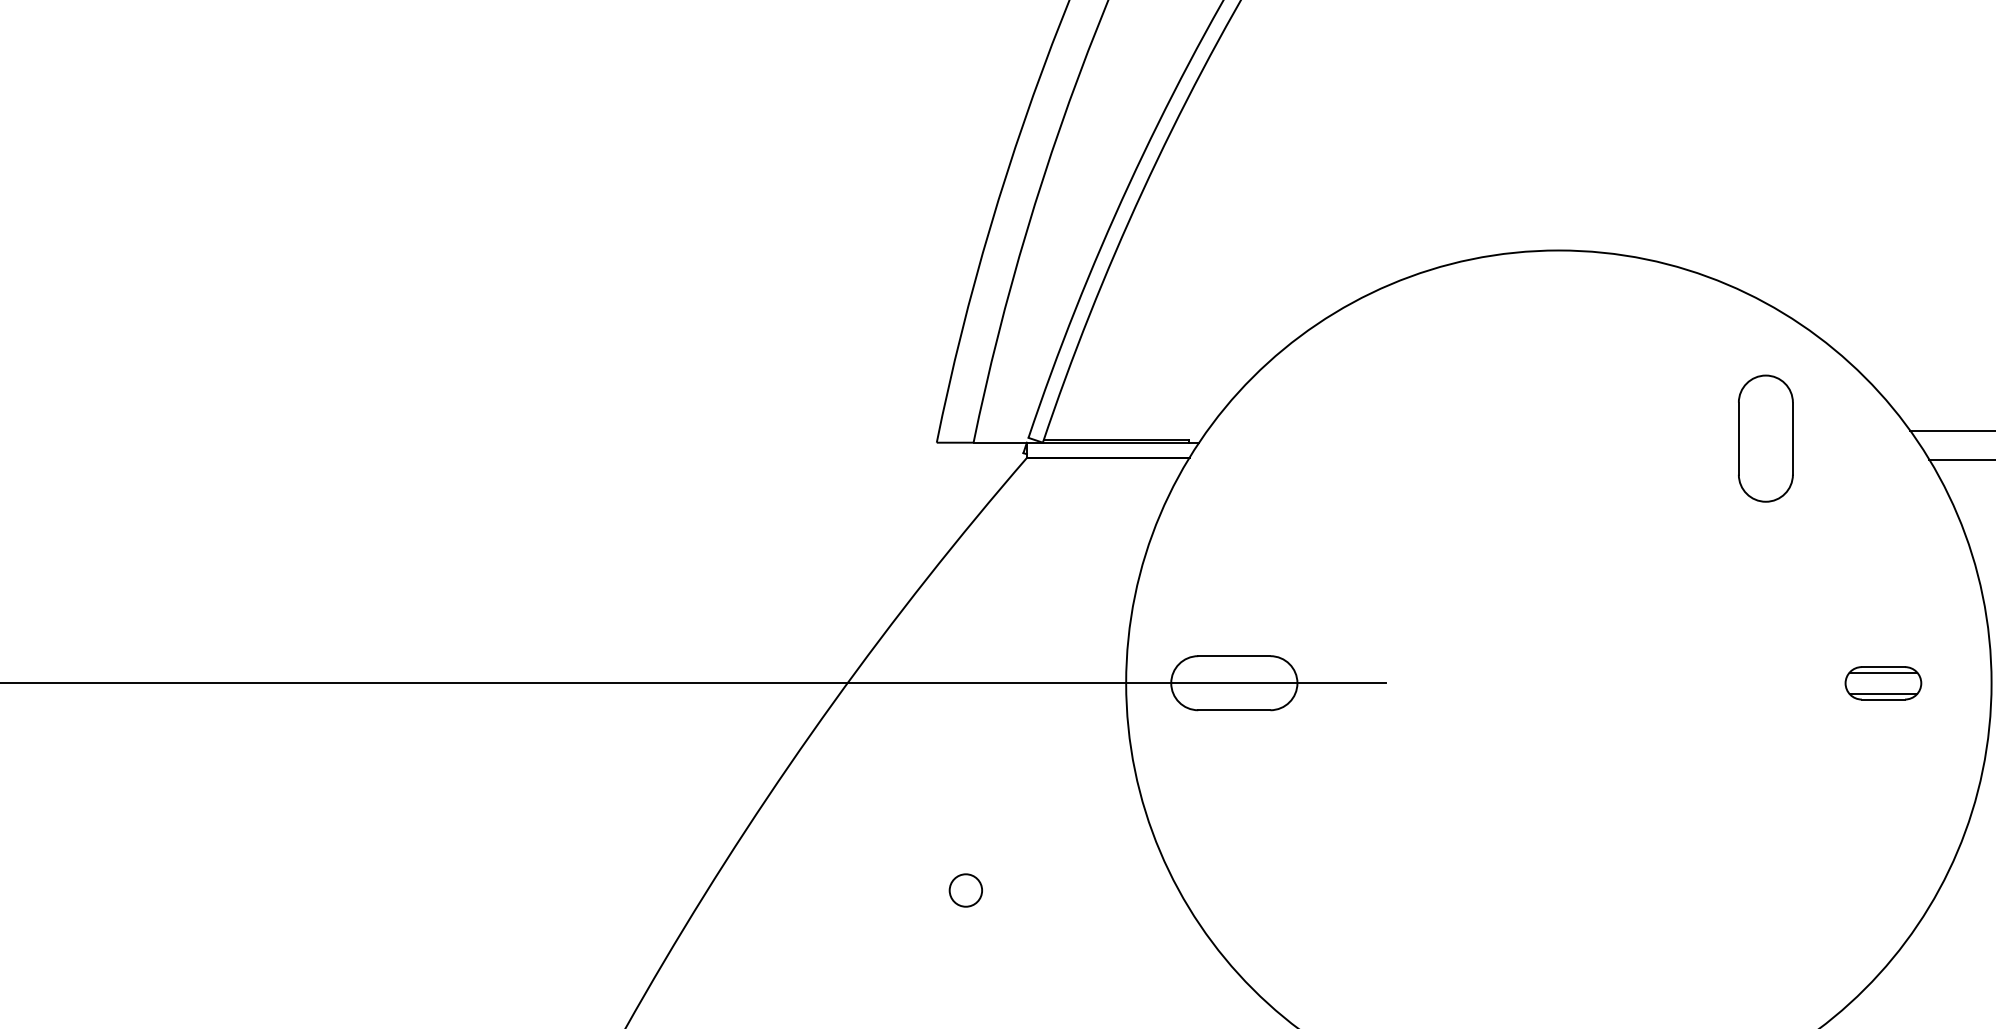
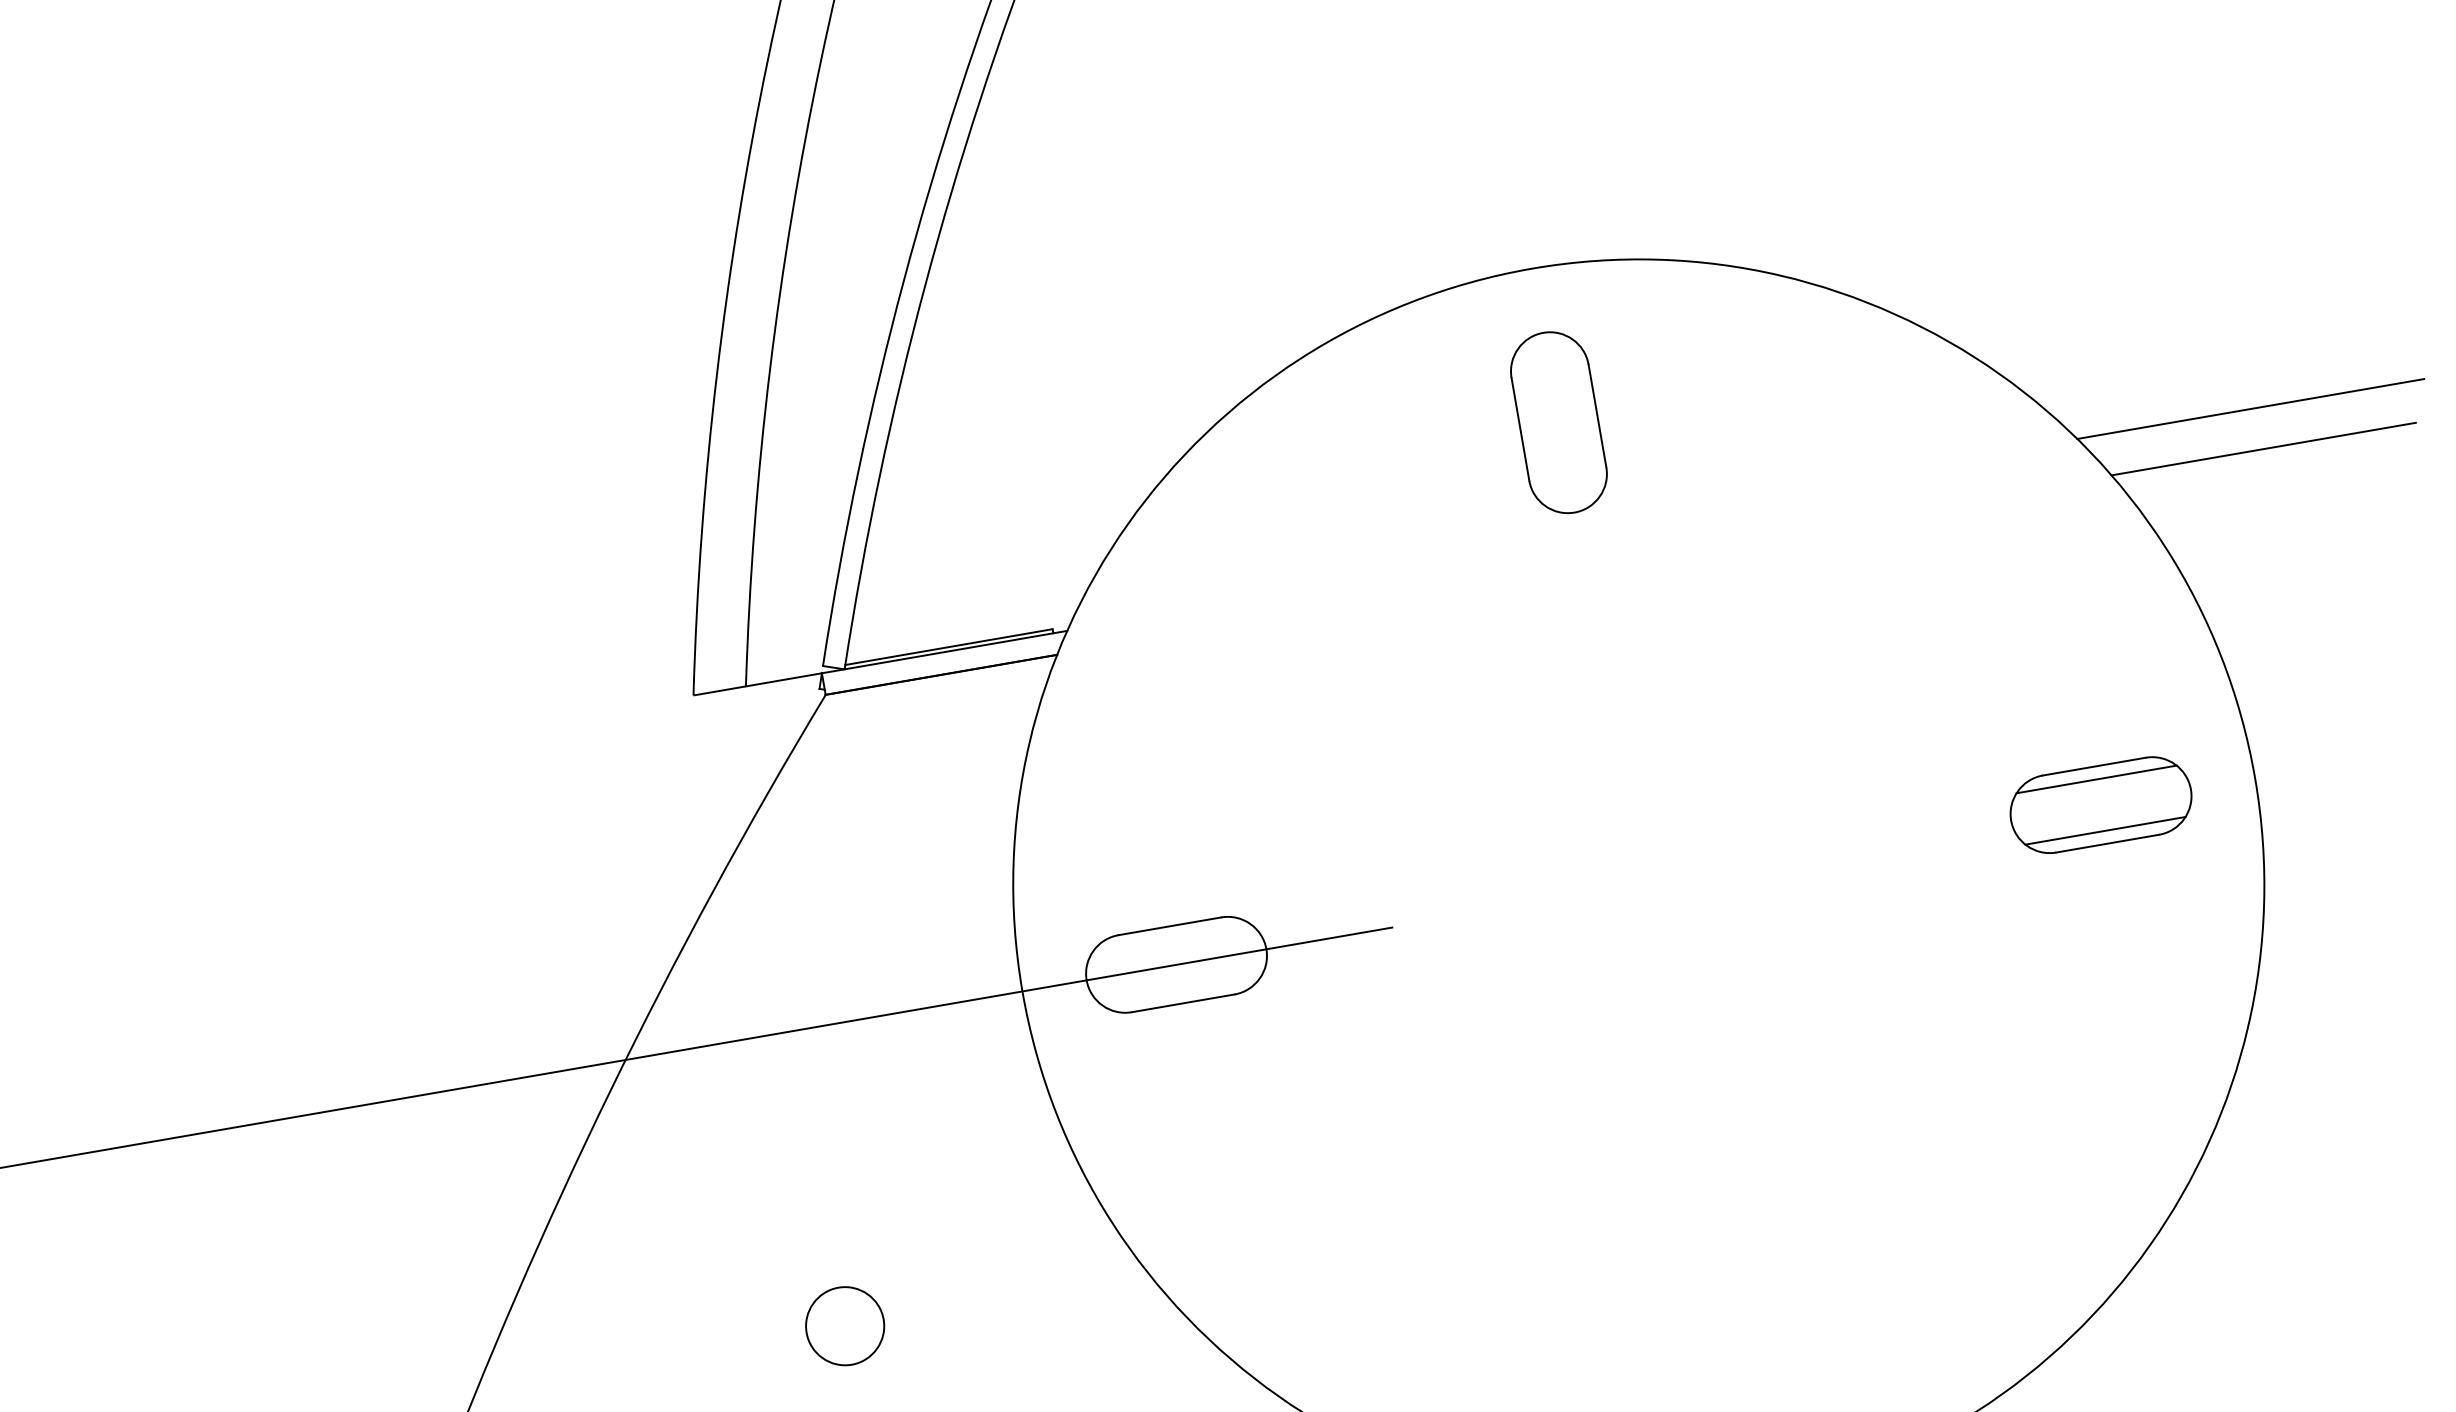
part: (1765, 438) -> (1558, 422), moved
part: (1883, 683) -> (2101, 805), size x1.67
circle: (965, 890) -> (844, 1326), size x1.67

